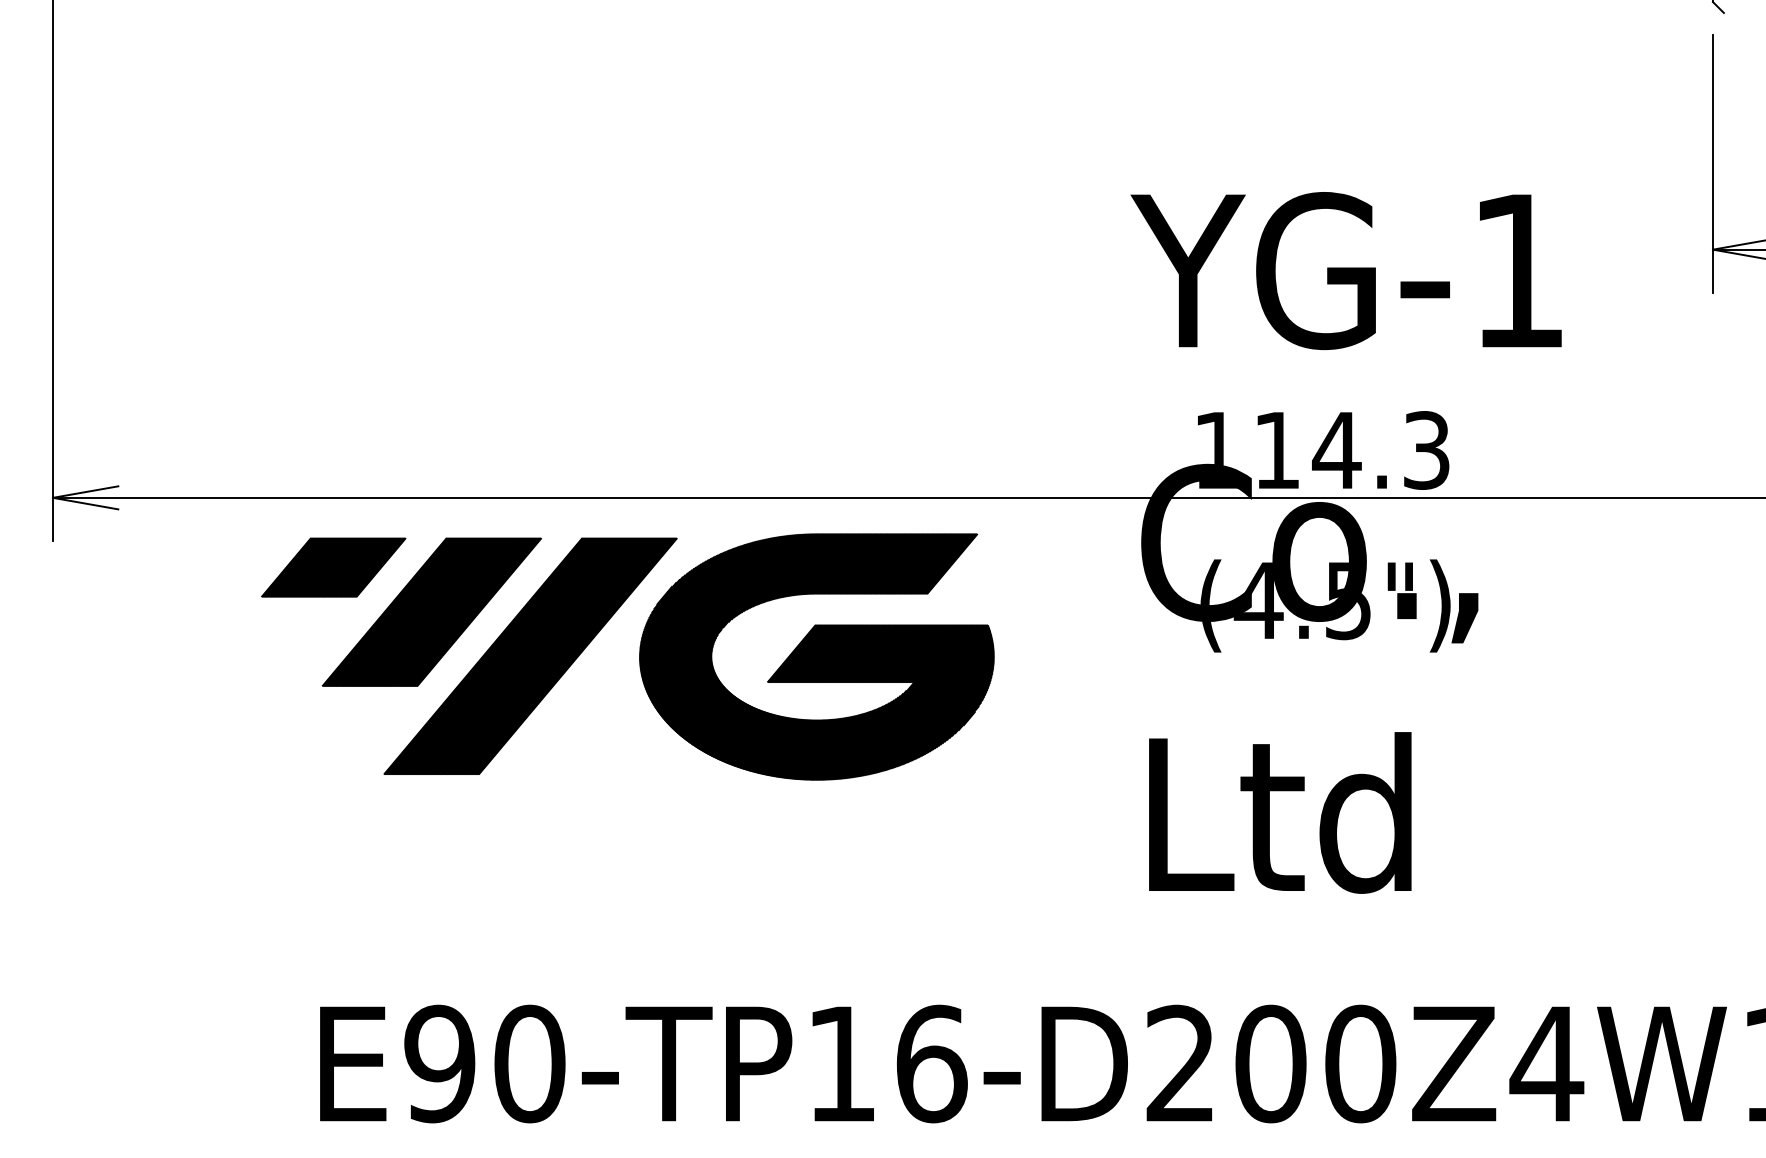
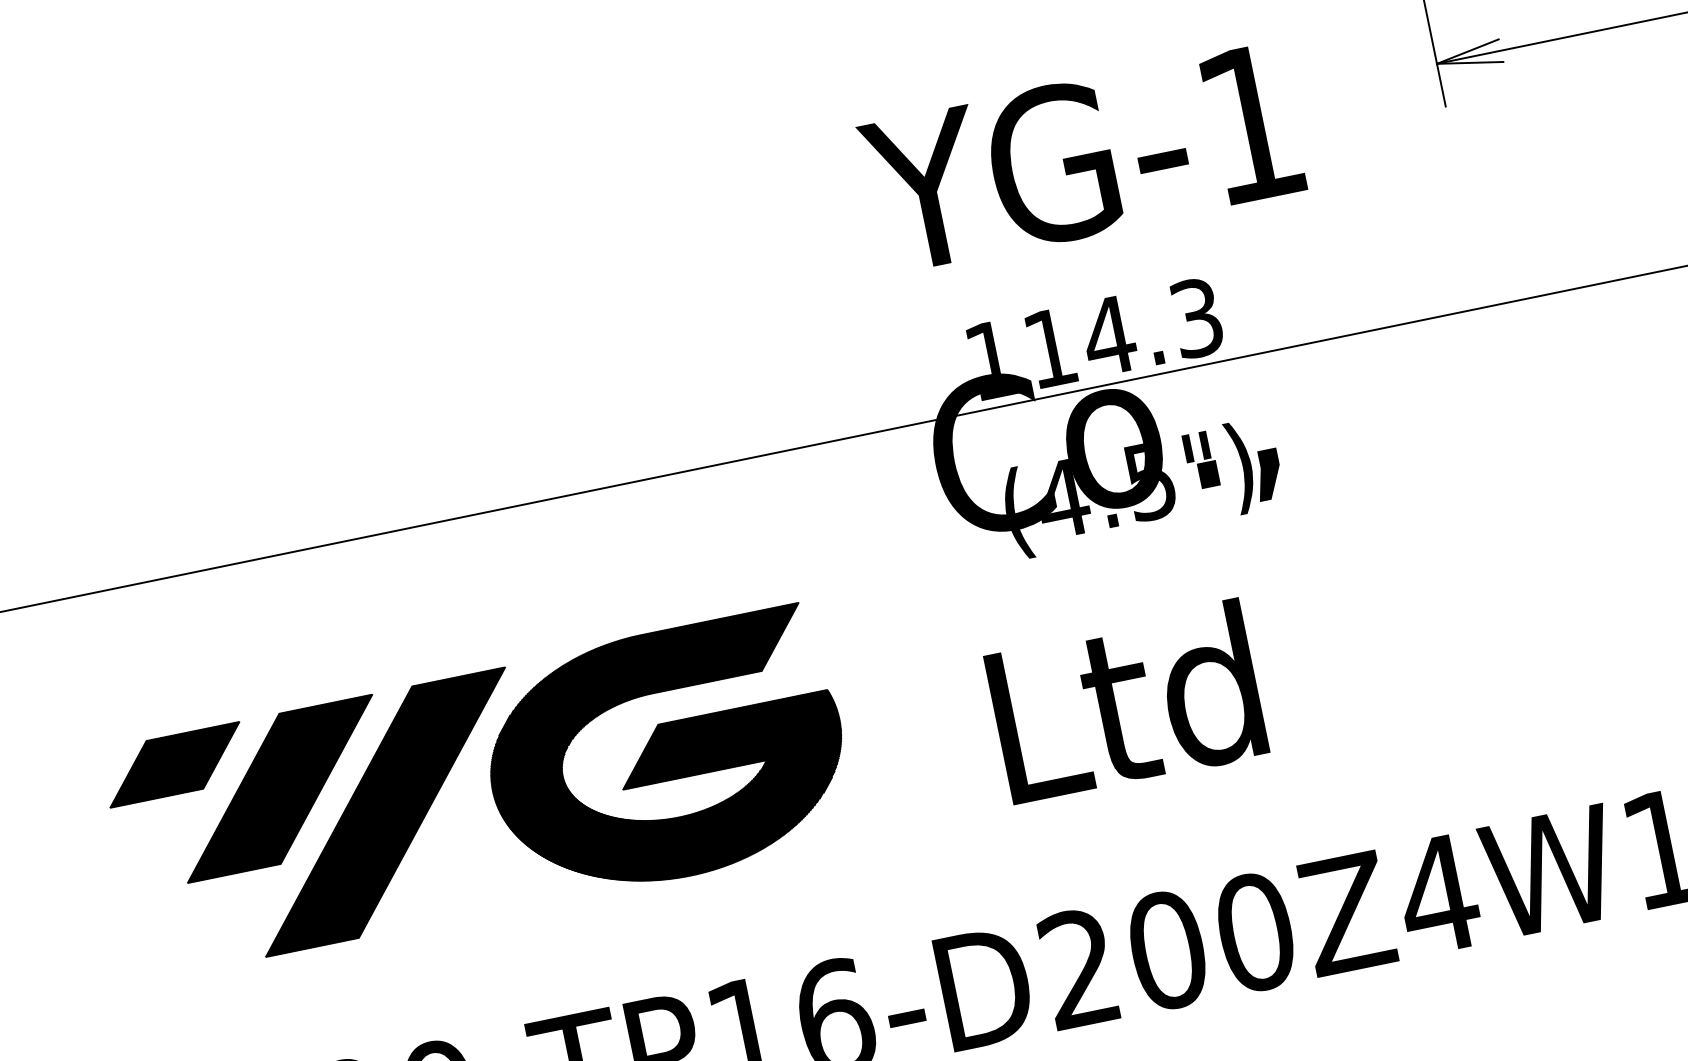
part: (639, 656) -> (492, 790), moved

